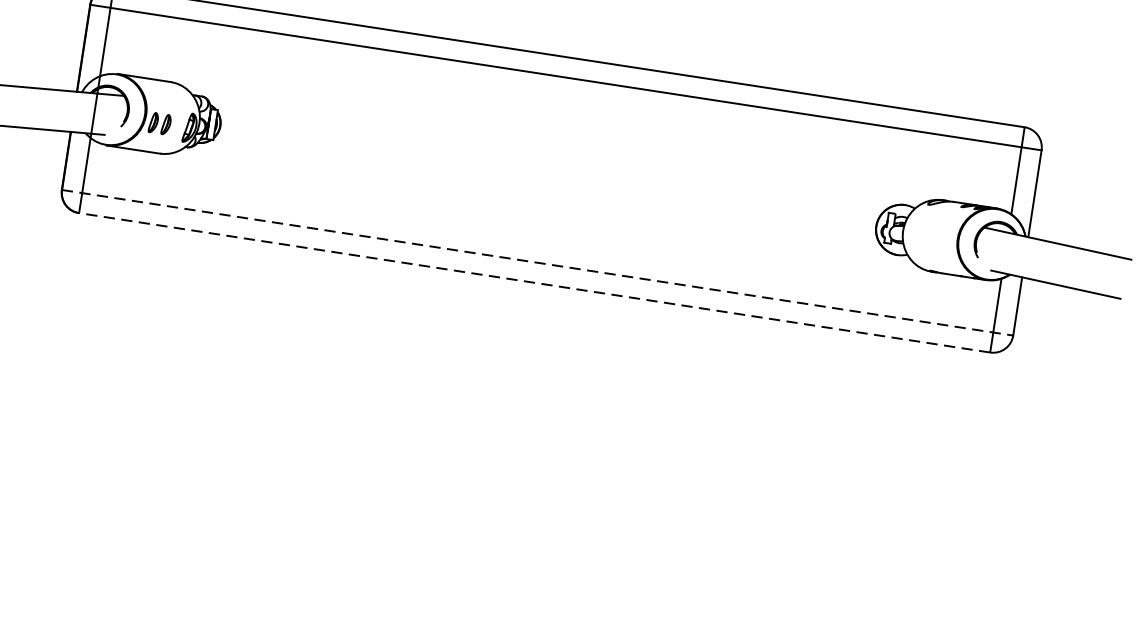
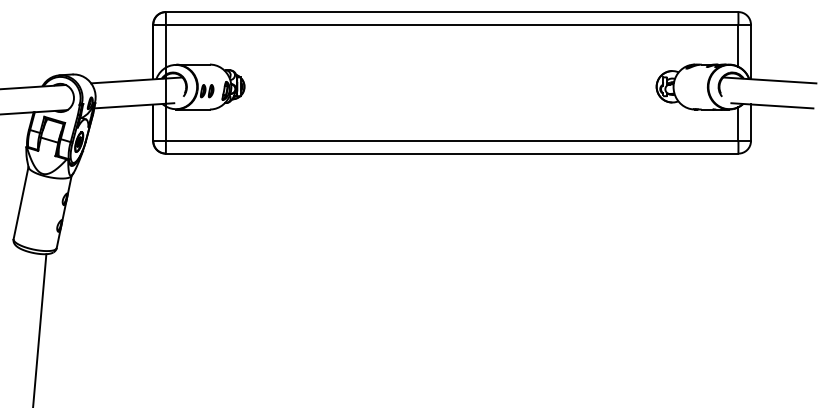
line: (538, 263) -> (452, 141), dashed -> solid
line: (533, 282) -> (451, 153), dashed -> solid

